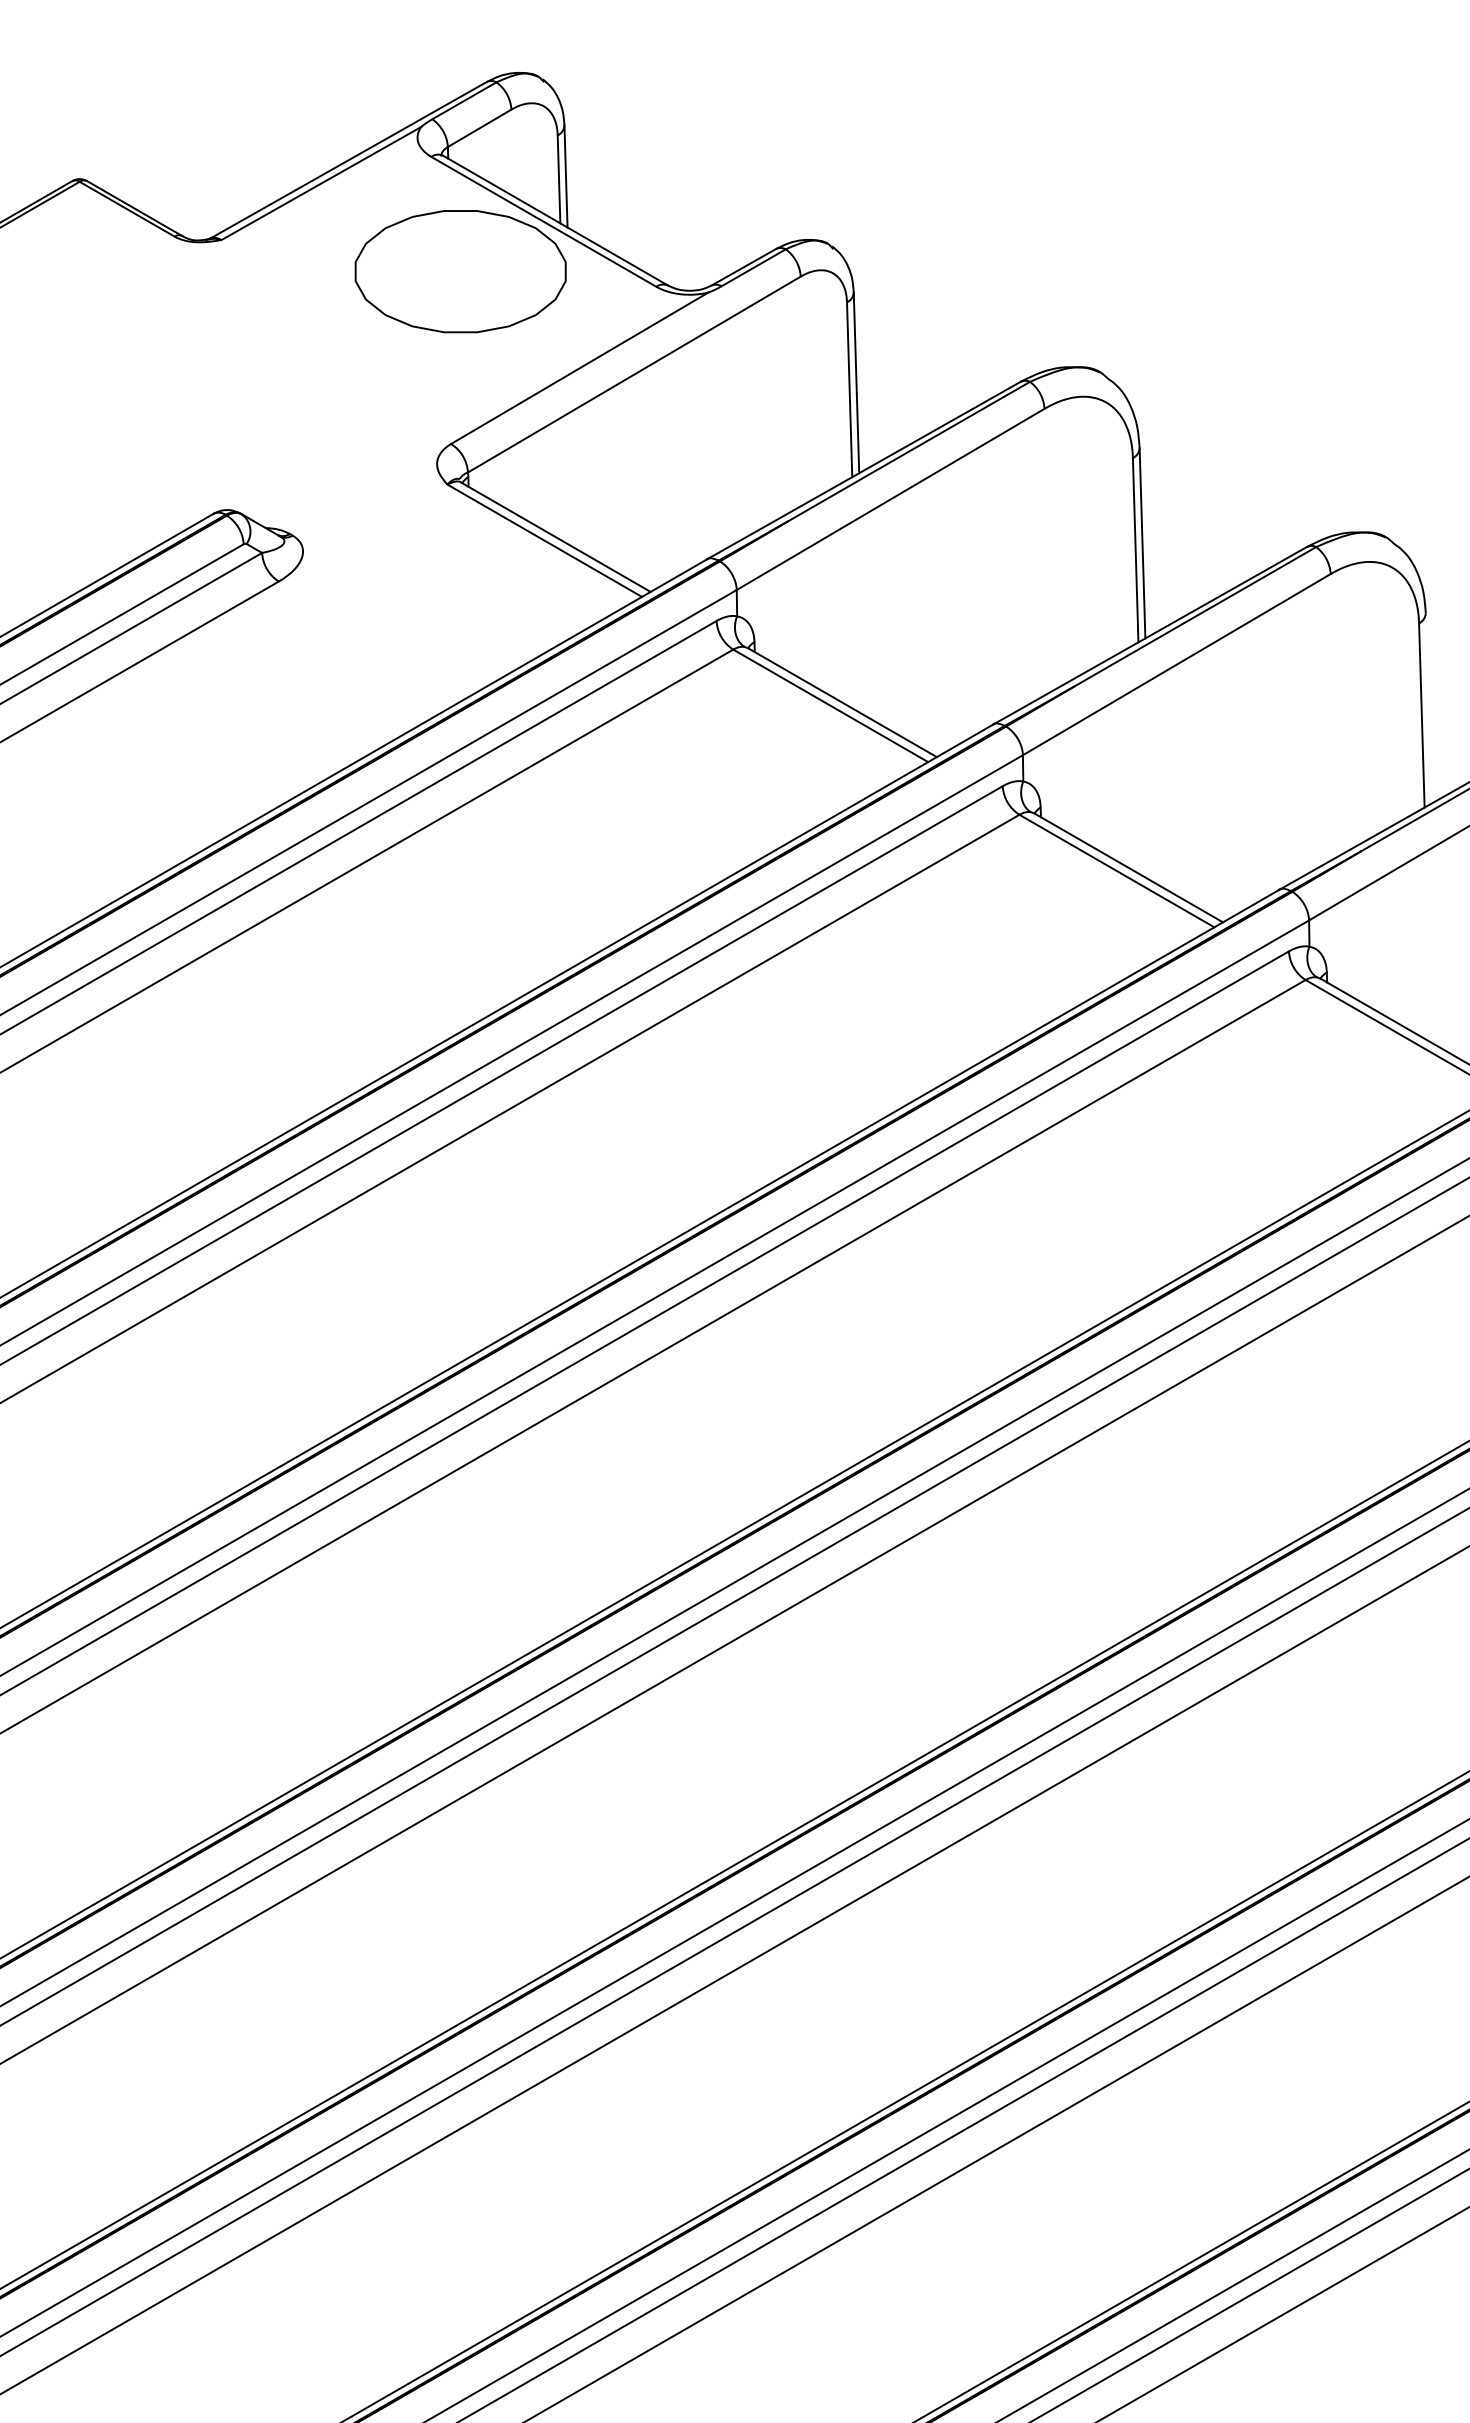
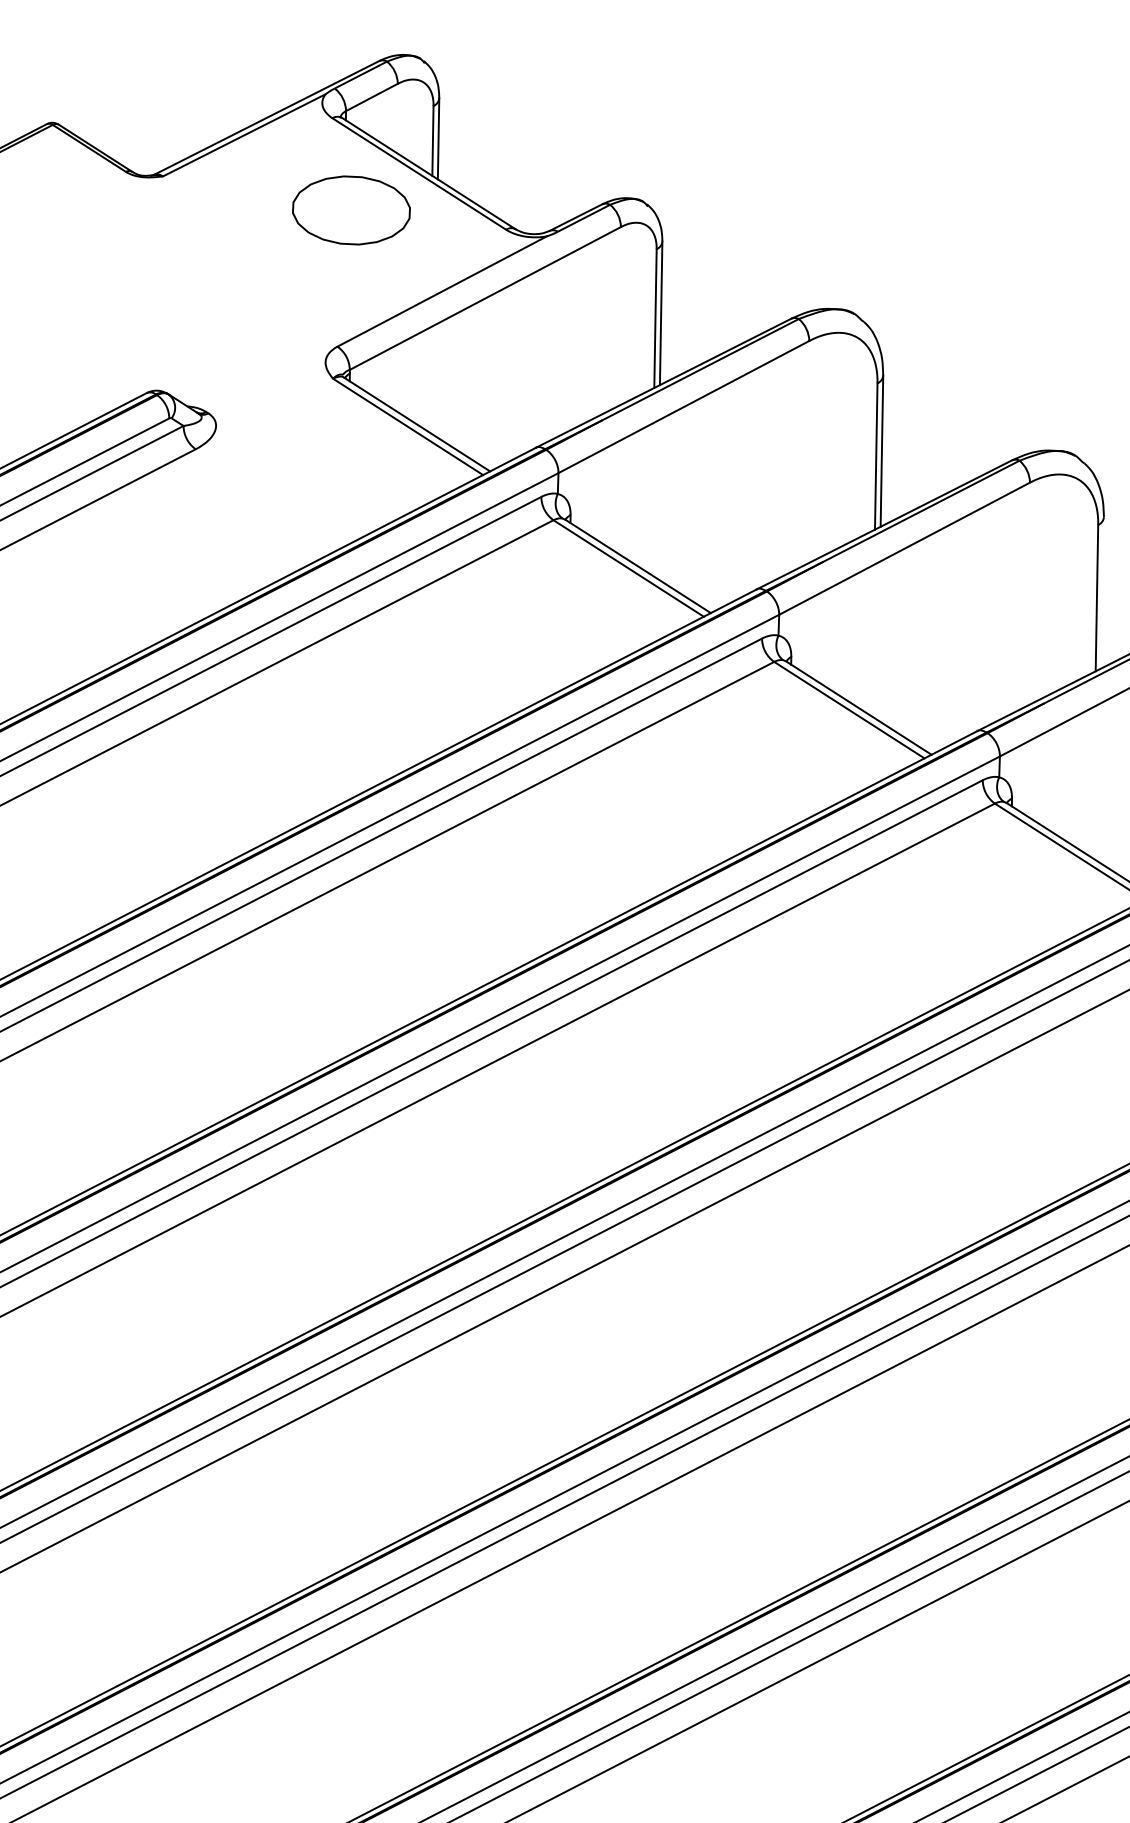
part: (460, 271) -> (351, 210), size x0.7

